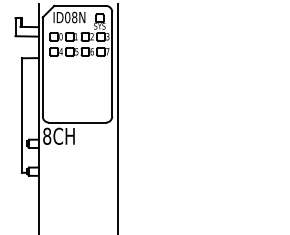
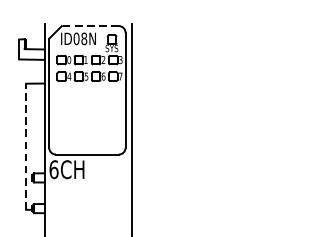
line: (80, 5) -> (90, 25), solid -> dashed
line: (21, 115) -> (25, 146), solid -> dashed
text: (47, 135) -> (54, 168), 8CH -> 6CH

